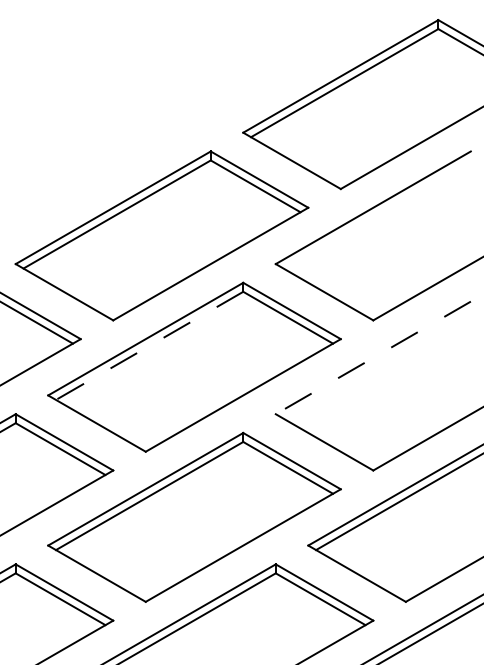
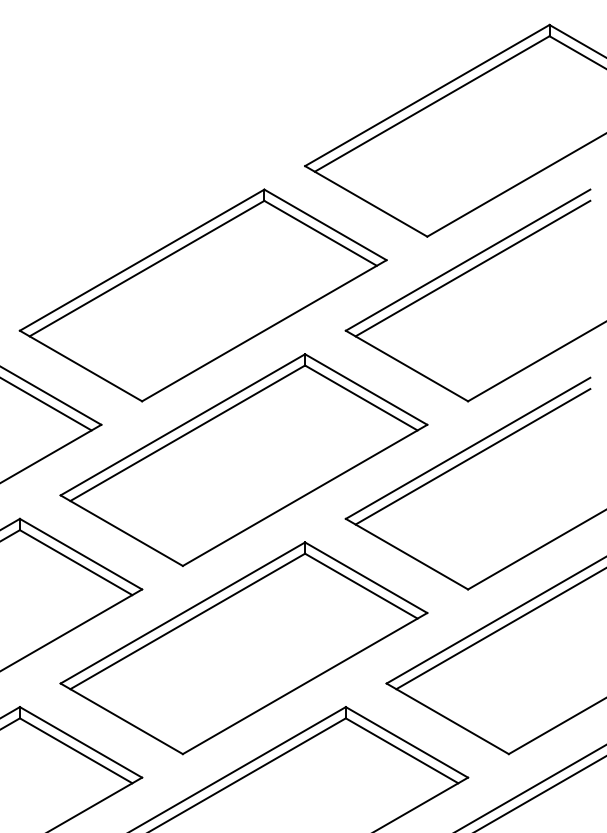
line: (376, 214) -> (472, 268), added
line: (149, 346) -> (187, 433), dashed -> solid
line: (372, 358) -> (467, 448), dashed -> solid
line: (376, 364) -> (472, 456), added

